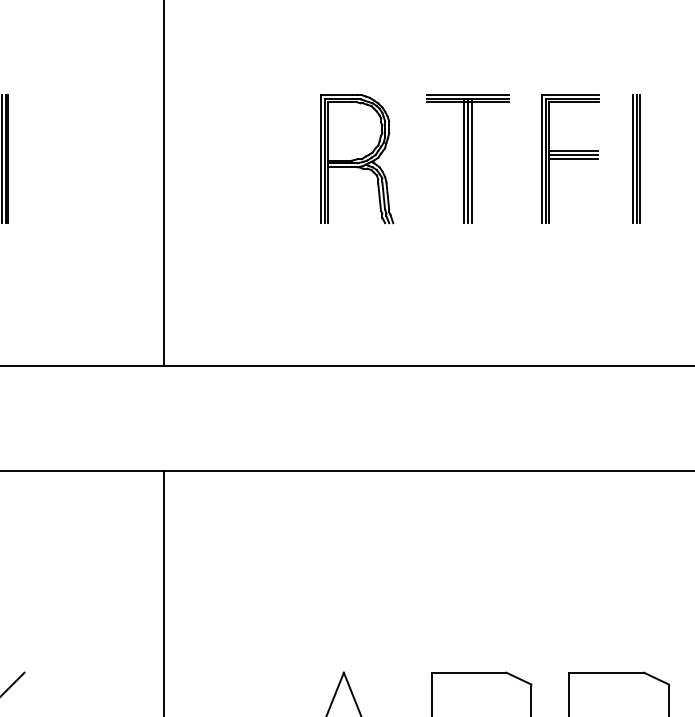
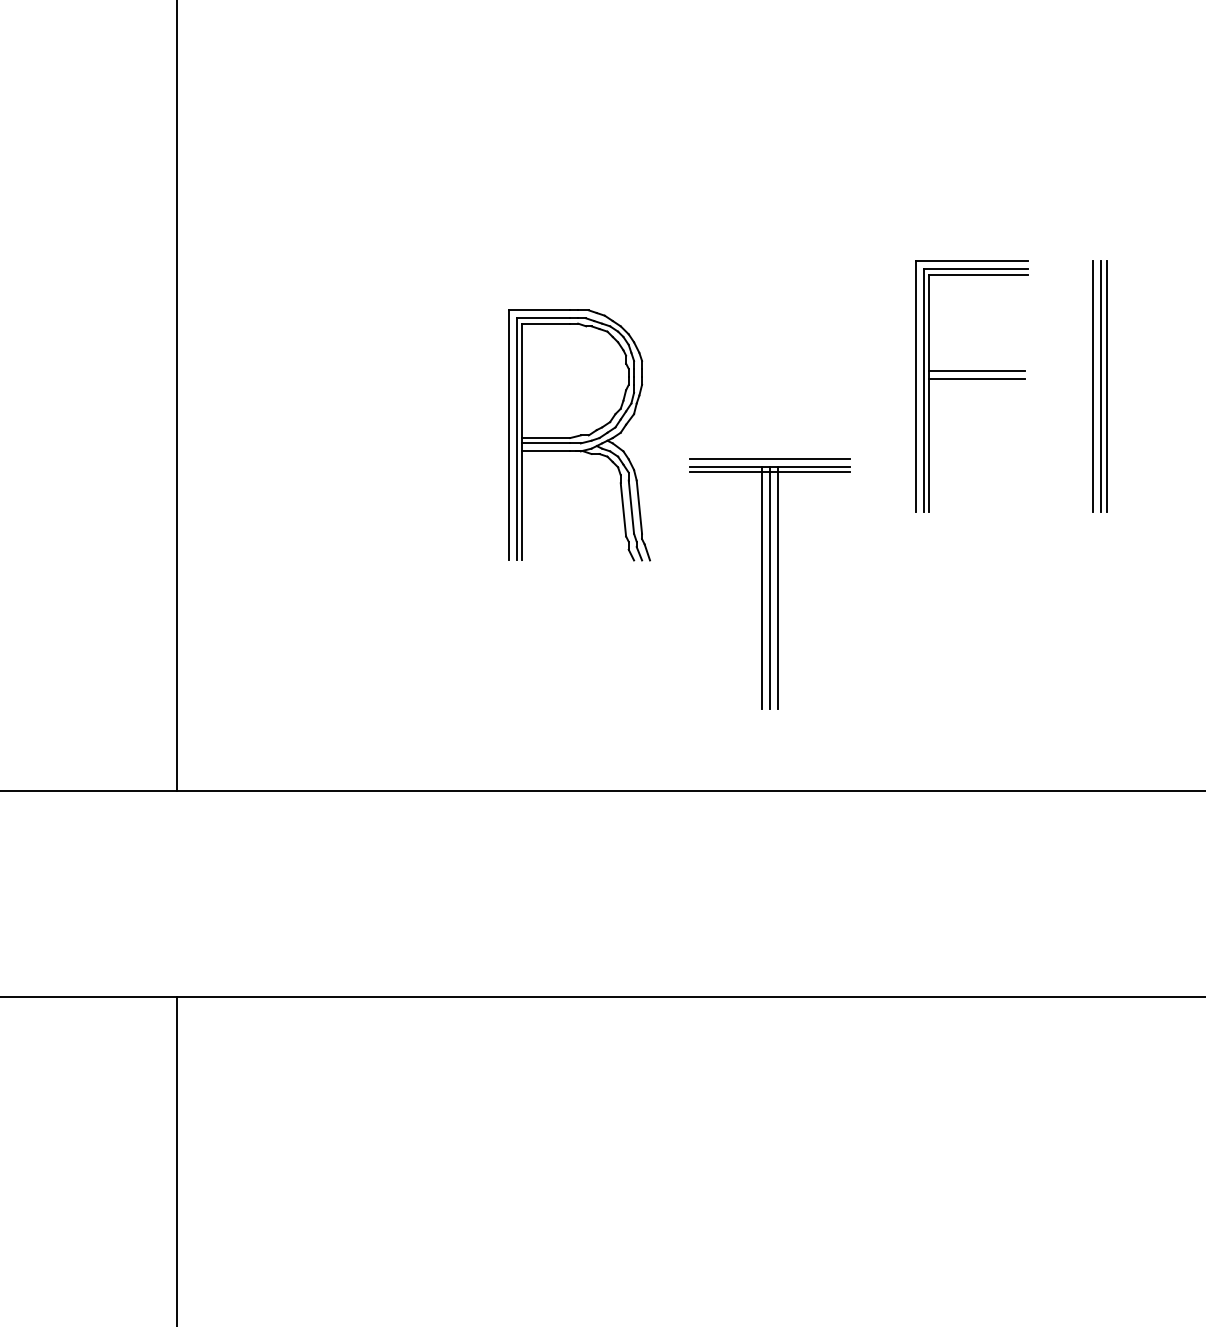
part: (467, 158) -> (769, 582), moved
part: (357, 159) -> (580, 436), moved
line: (573, 159) -> (977, 387), removed

